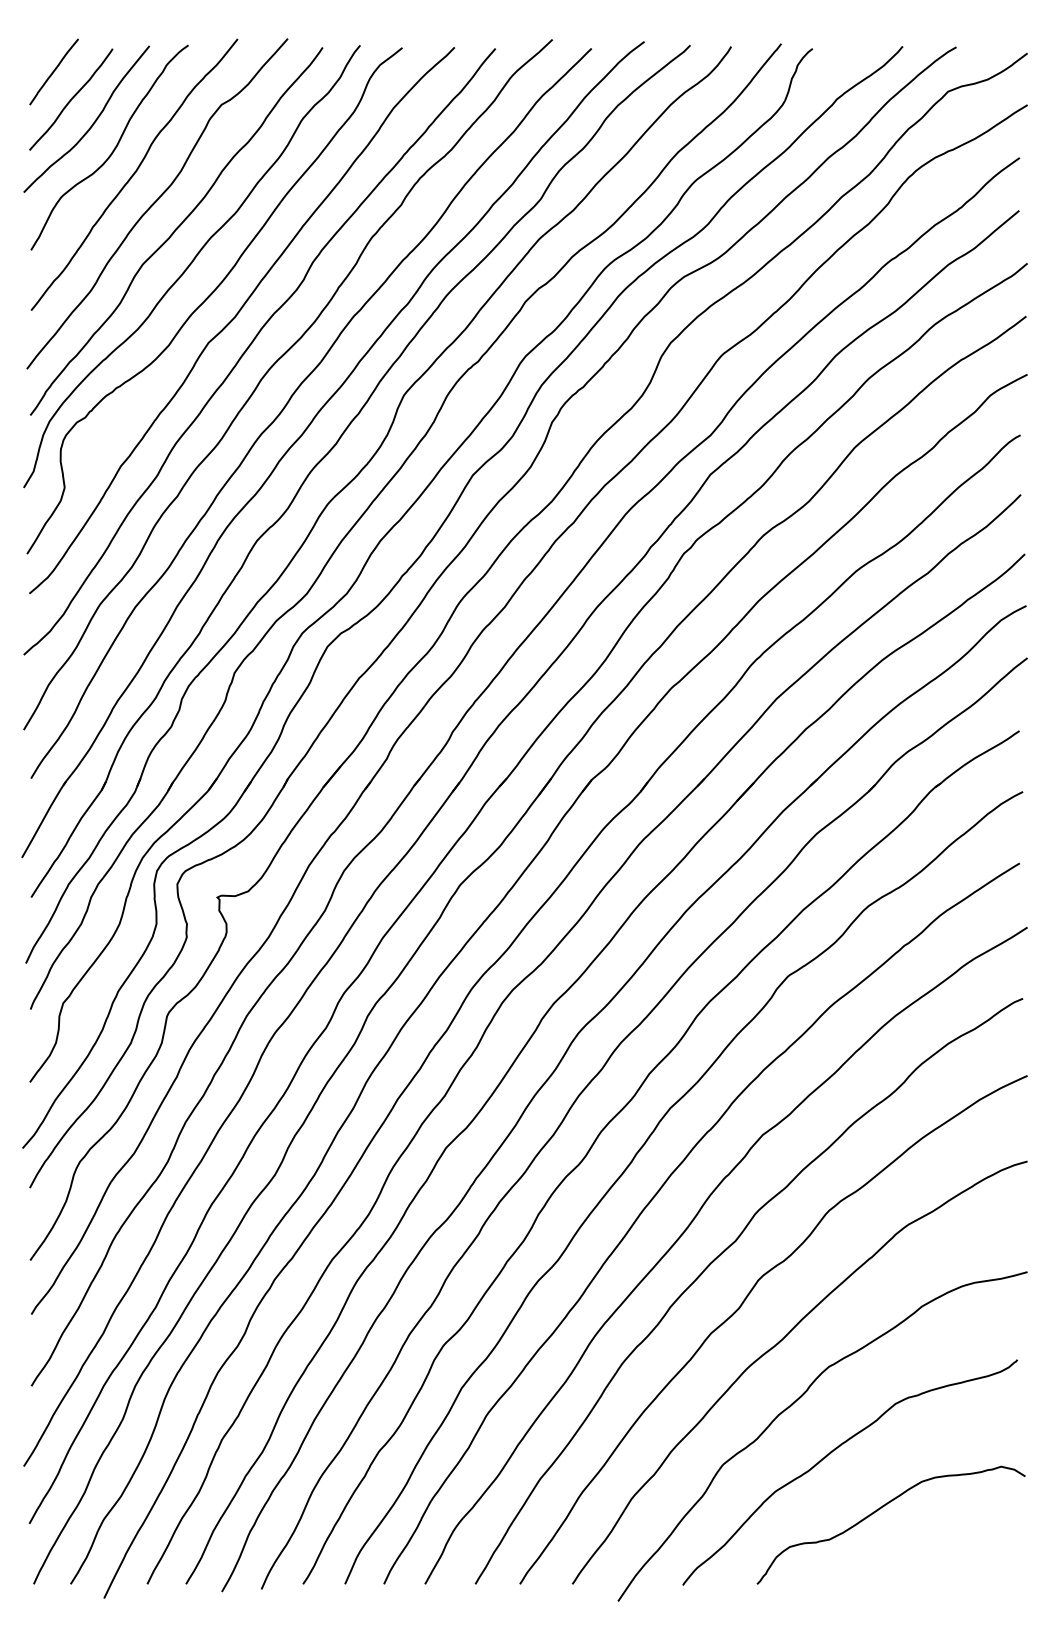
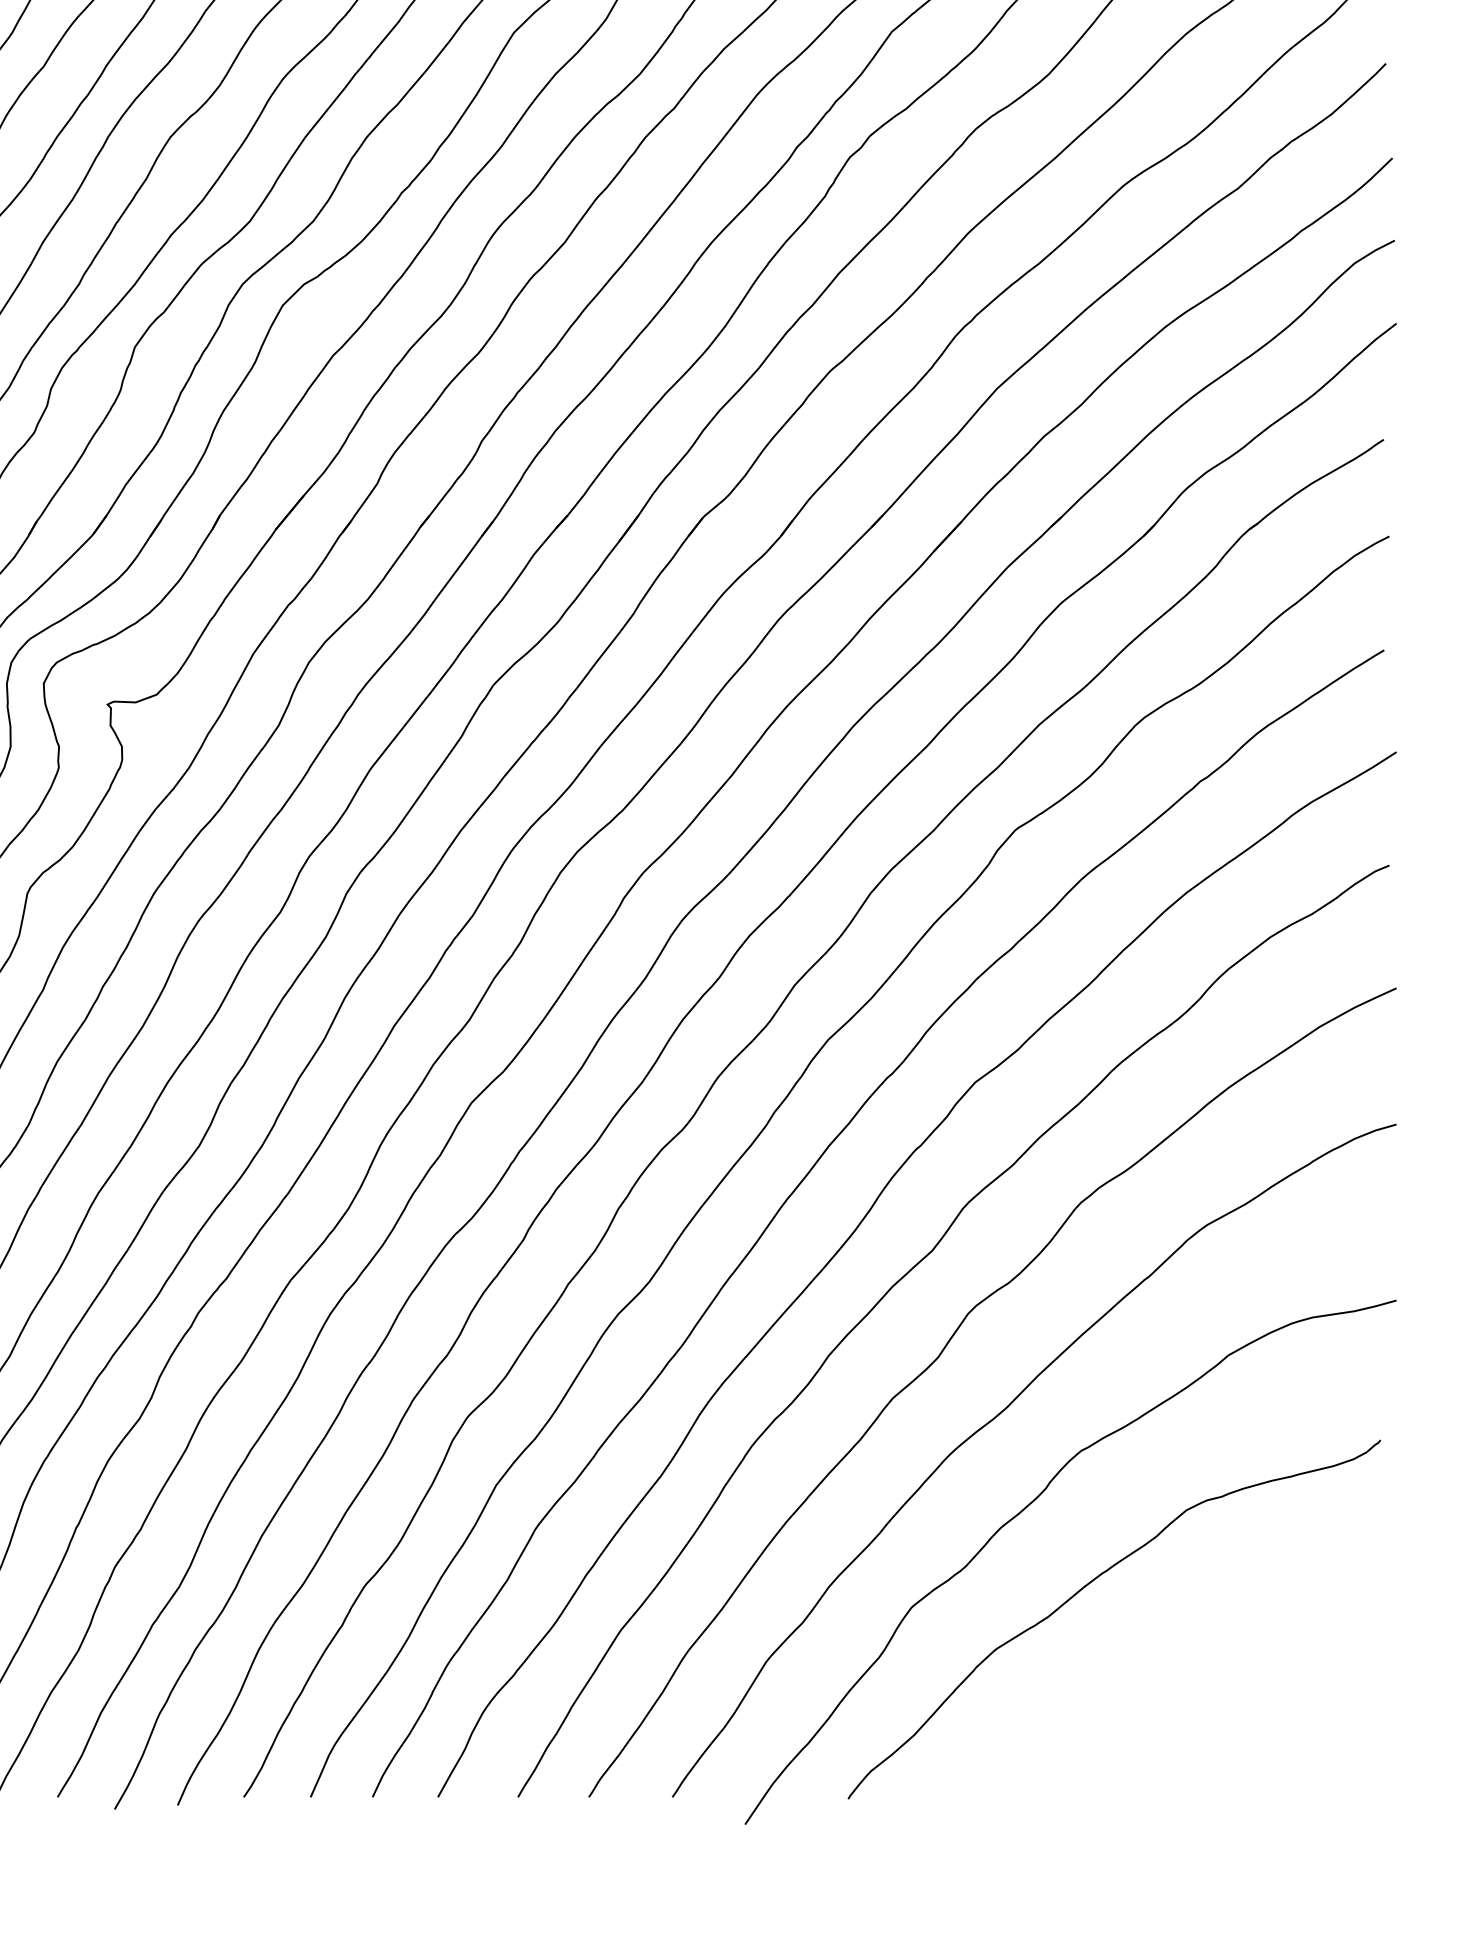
curve: (880, 1509) -> (1162, 1678), removed

